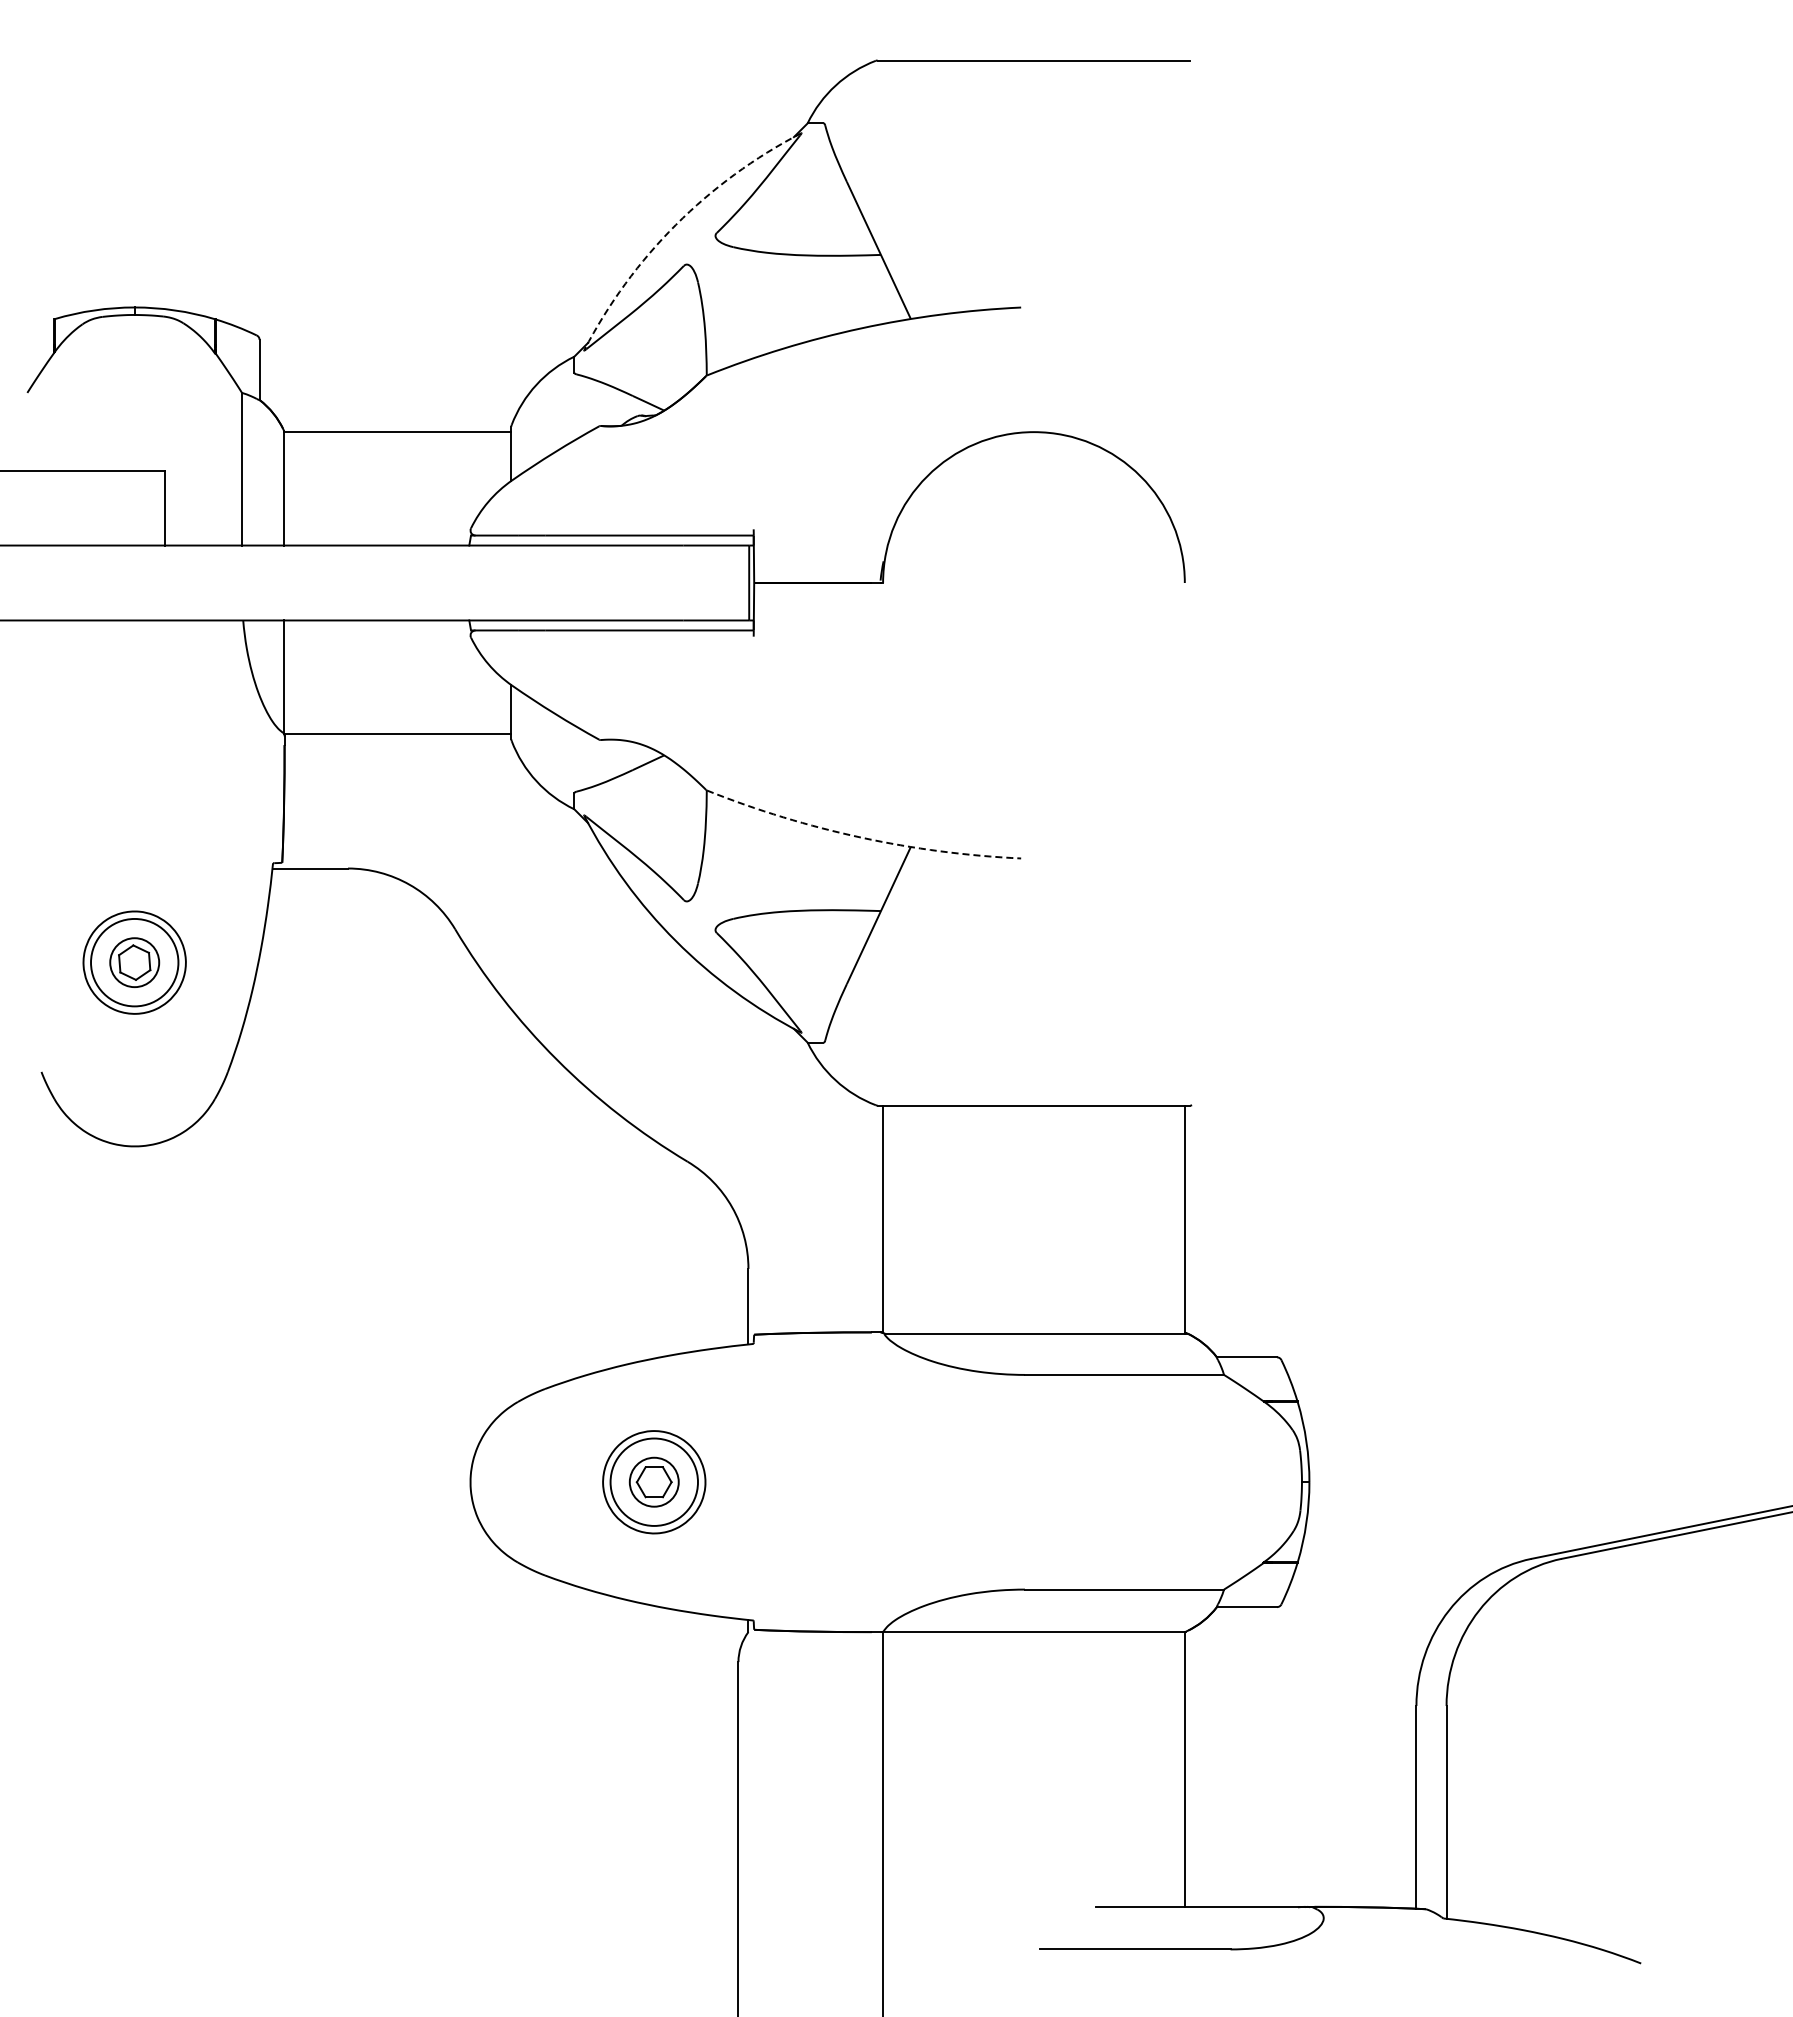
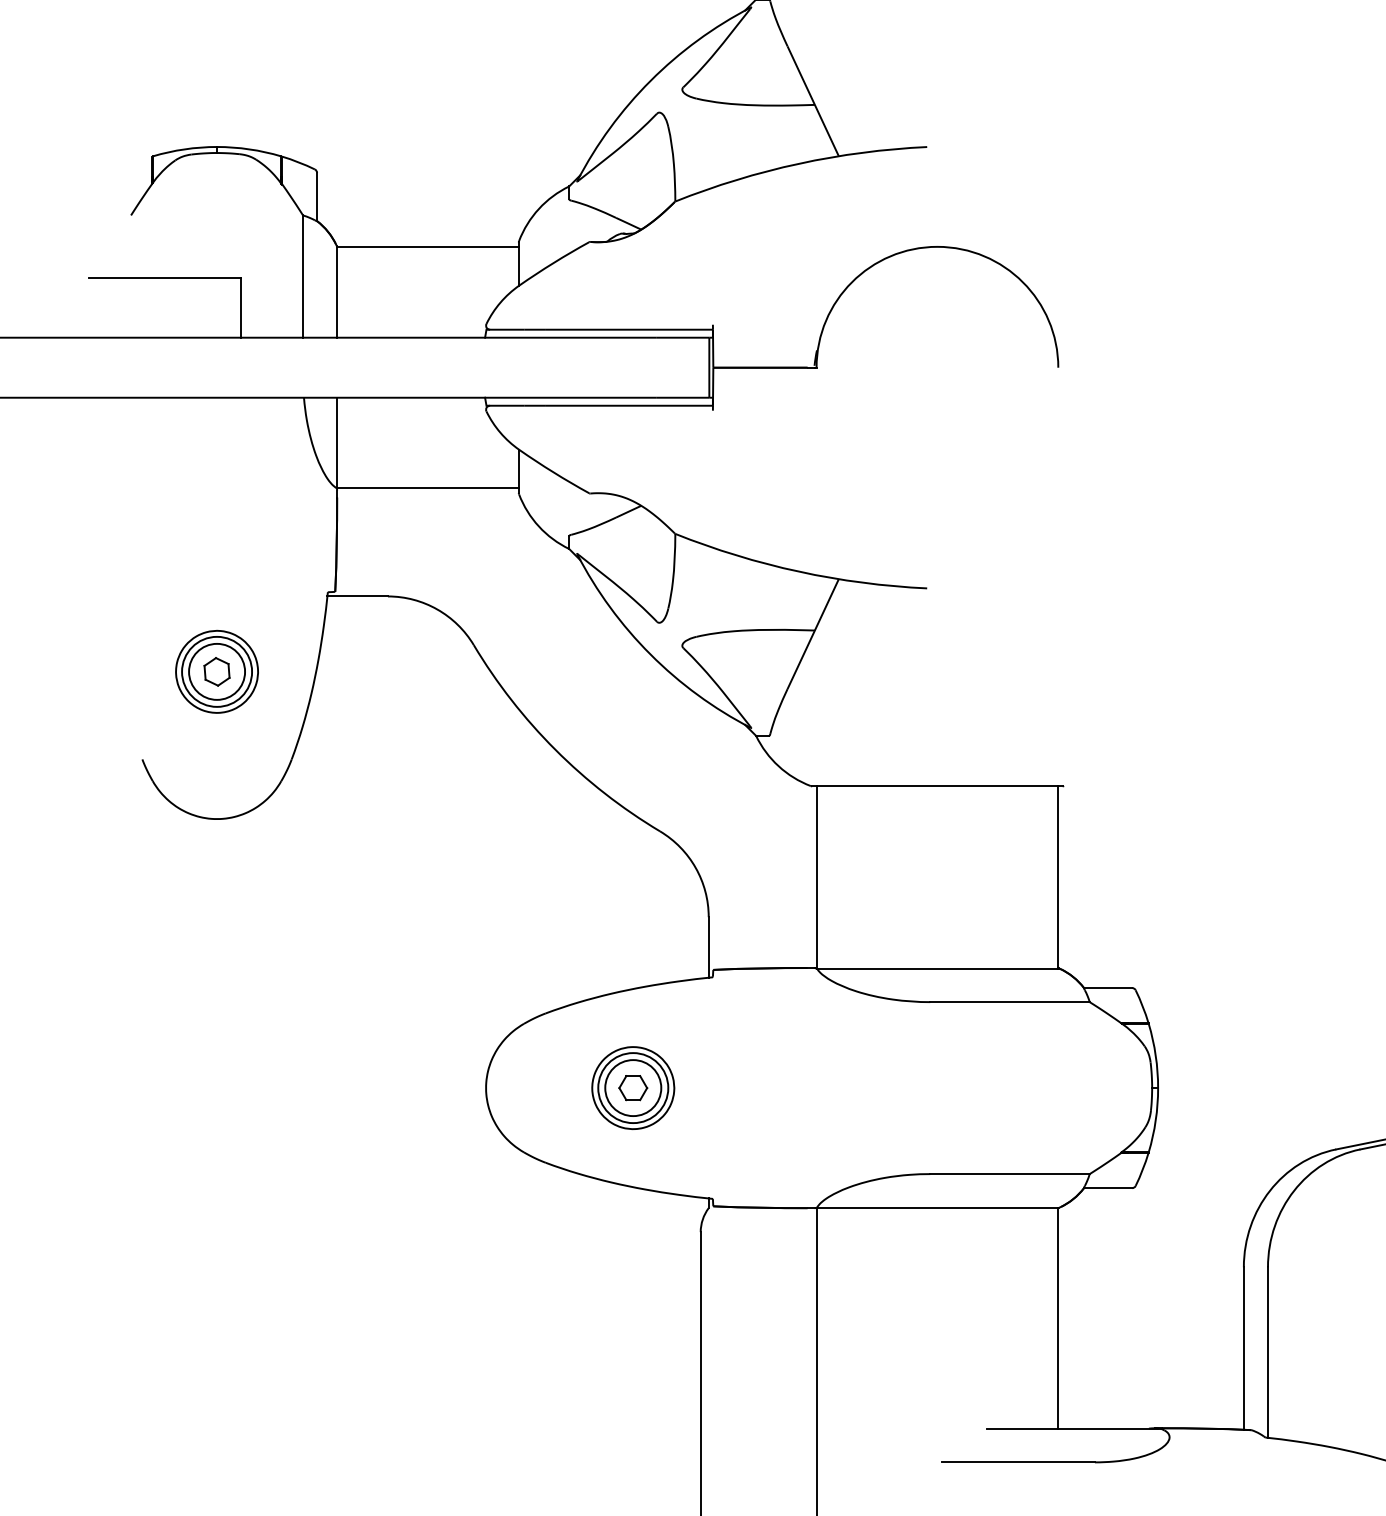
arc: (675, 224) -> (650, 80), dashed -> solid
arc: (861, 837) -> (799, 571), dashed -> solid
circle: (134, 962) -> (216, 671), size x1.43
circle: (654, 1482) -> (633, 1088), size x1.43

